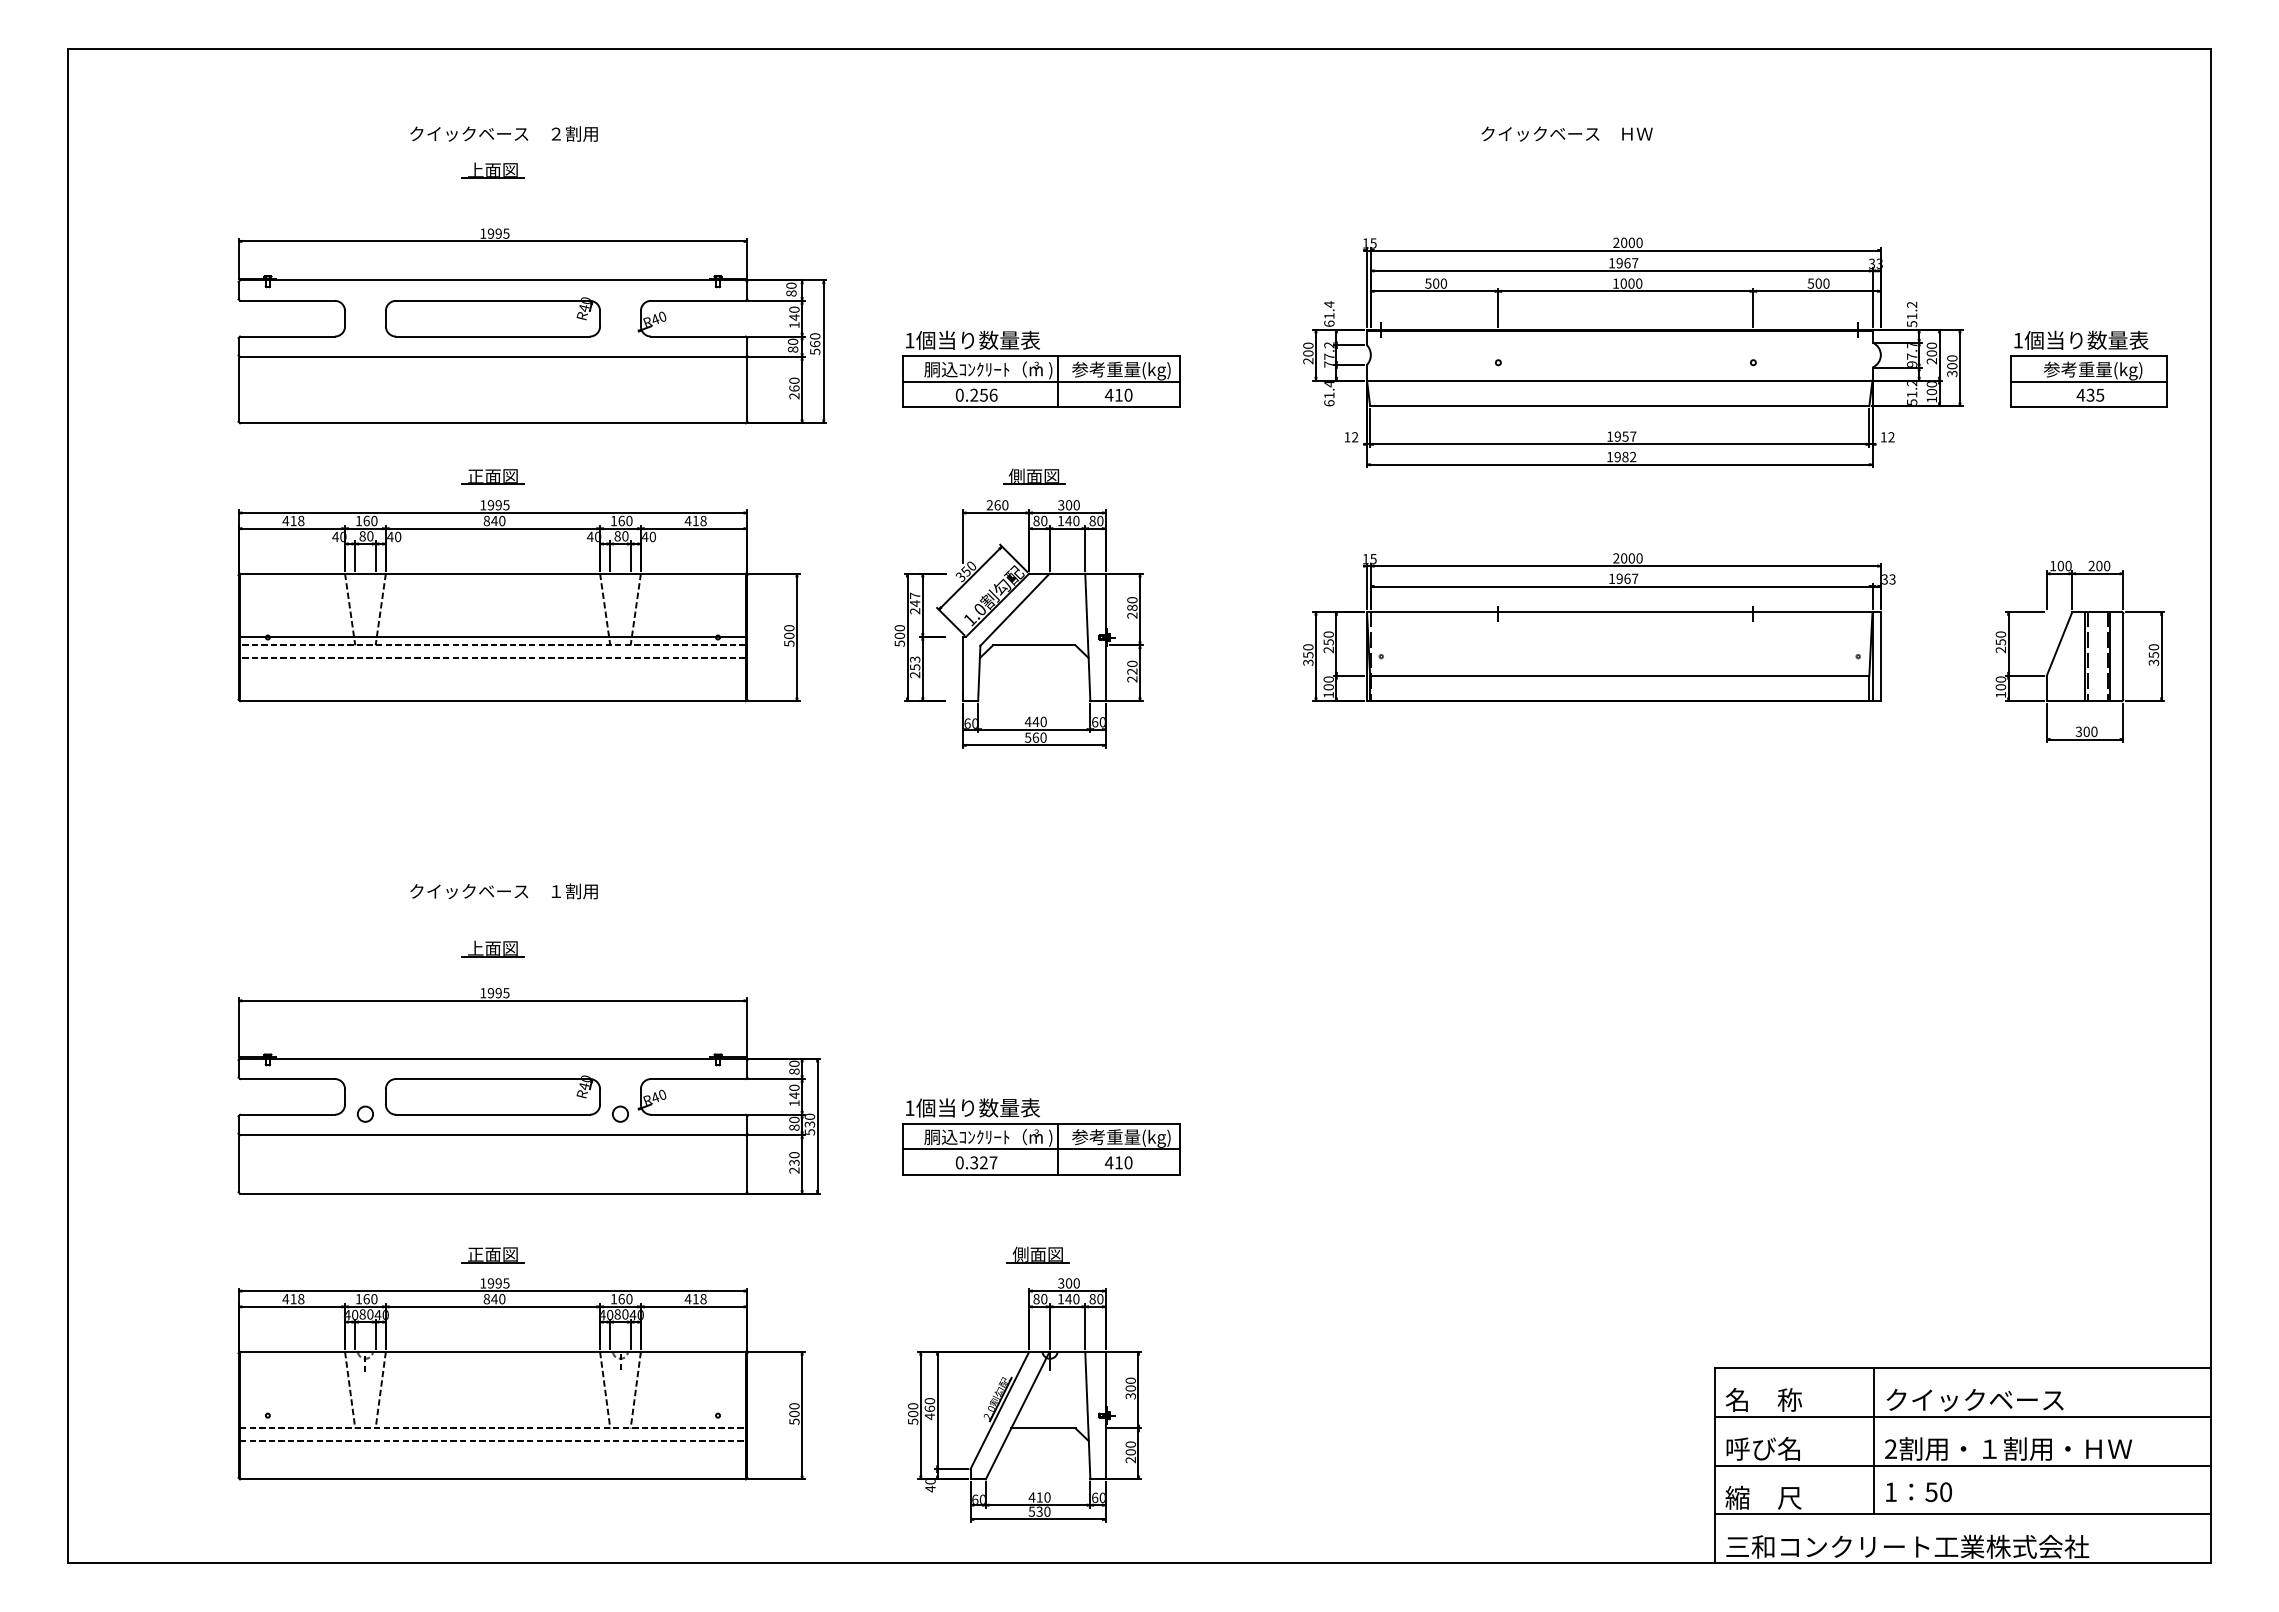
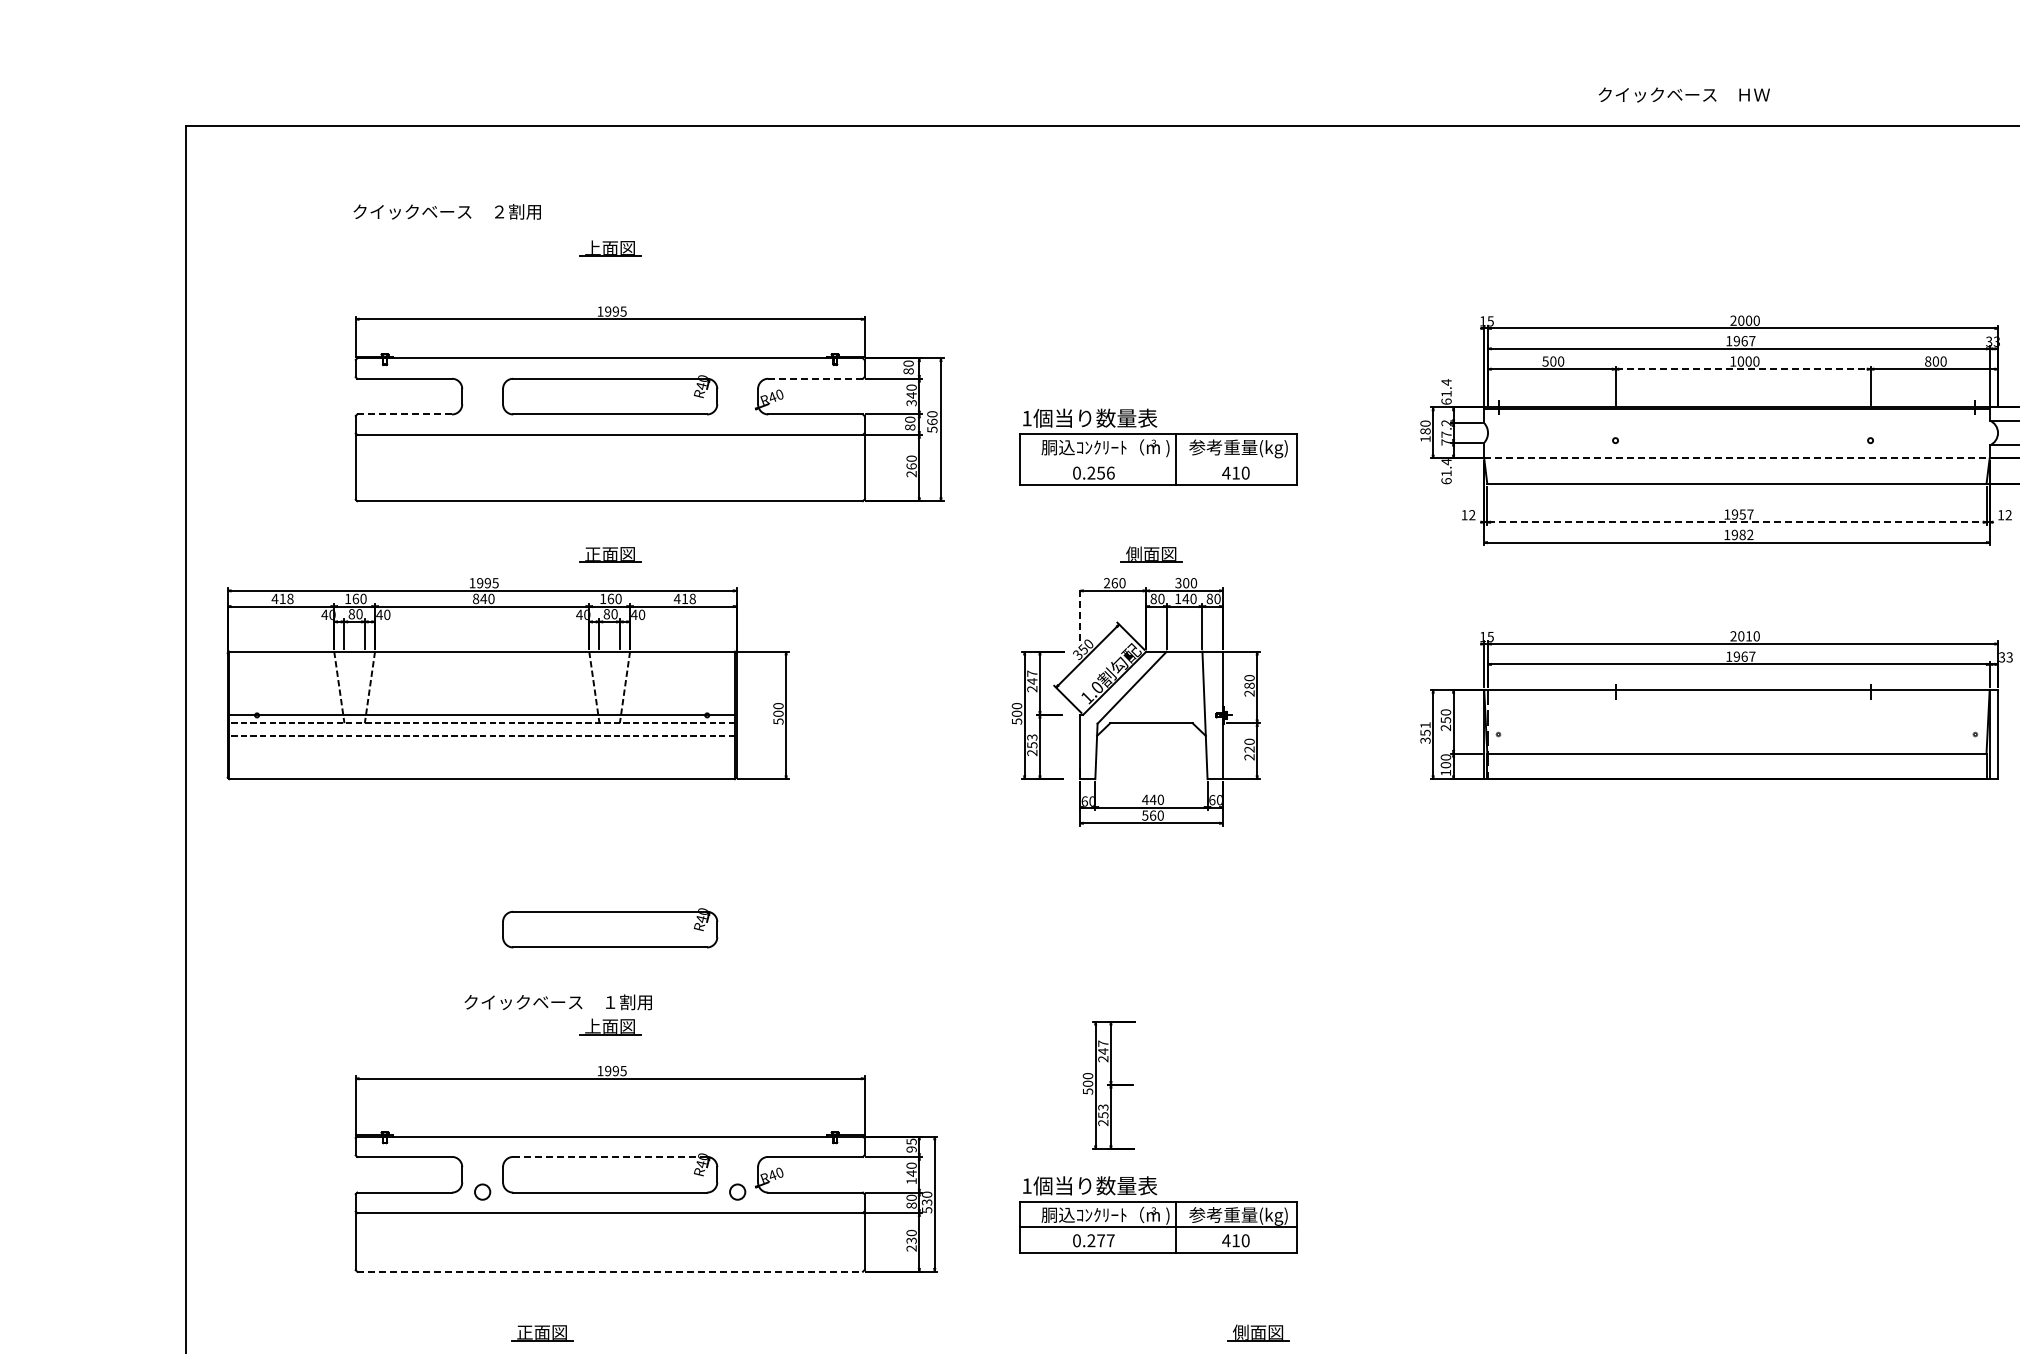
text: (503, 133) -> (446, 211), moved
text: (1566, 133) -> (1683, 94), moved
text: (1810, 283) -> (1927, 361), 500 -> 800
line: (1626, 291) -> (1743, 369), solid -> dashed
line: (697, 300) -> (814, 378), solid -> dashed
text: (794, 325) -> (911, 403), 140 -> 340
line: (287, 336) -> (404, 414), solid -> dashed
text: (1308, 357) -> (1425, 435), 200 -> 180
line: (1619, 380) -> (1736, 458), solid -> dashed
line: (1040, 381) -> (1157, 459), removed
line: (1620, 444) -> (1737, 522), solid -> dashed
line: (962, 536) -> (1079, 614), solid -> dashed
text: (1631, 558) -> (1748, 636), 2000 -> 2010
part: (518, 601) -> (507, 679), moved
text: (1308, 647) -> (1425, 725), 350 -> 351
part: (492, 850) -> (609, 928), added
text: (503, 891) -> (557, 1002), moved
part: (991, 1007) -> (1108, 1085), added
text: (794, 1067) -> (911, 1145), 80 -> 95
line: (492, 1079) -> (609, 1157), solid -> dashed
text: (978, 1162) -> (1095, 1240), 0.327 -> 0.277
line: (492, 1193) -> (609, 1271), solid -> dashed
part: (1037, 1254) -> (1257, 1332), moved
part: (492, 1255) -> (541, 1333), moved

